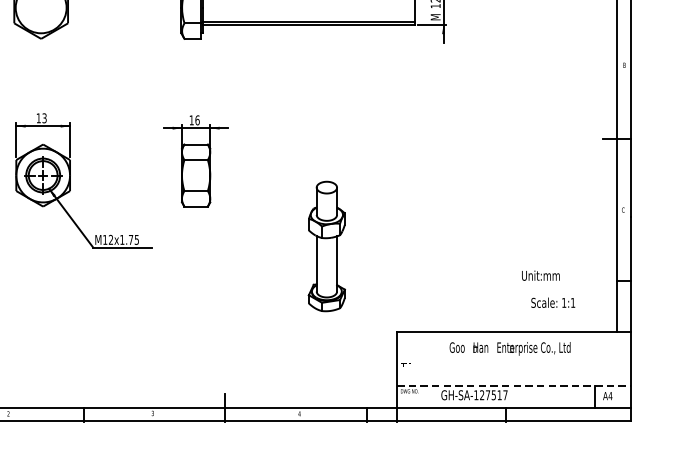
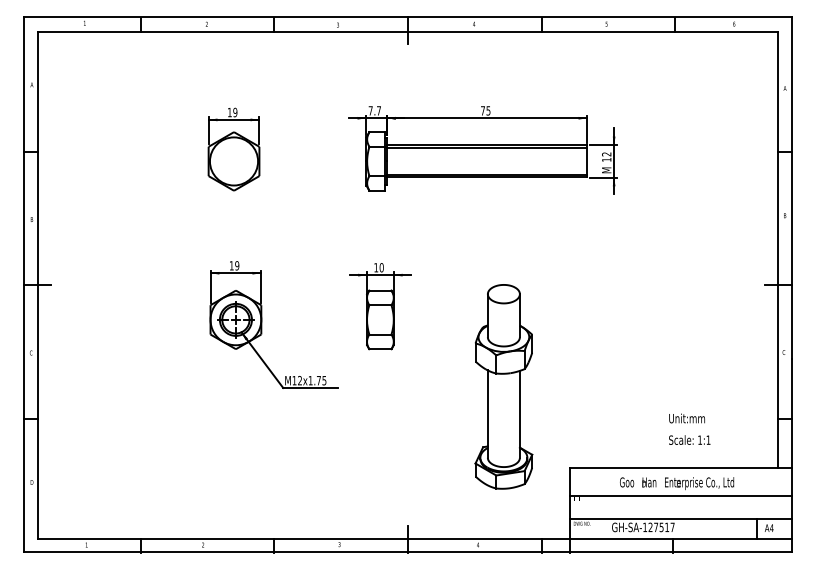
text: (44, 117) -> (237, 265), 13 -> 19
text: (197, 120) -> (381, 267), 16 -> 10
part: (326, 246) -> (503, 386), size x1.67
text: (540, 275) -> (686, 418), moved
text: (552, 302) -> (689, 439), moved
line: (513, 361) -> (680, 495), added
line: (513, 385) -> (680, 518), dashed -> solid

